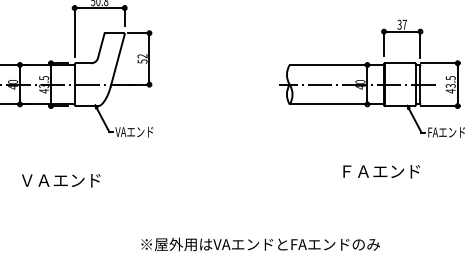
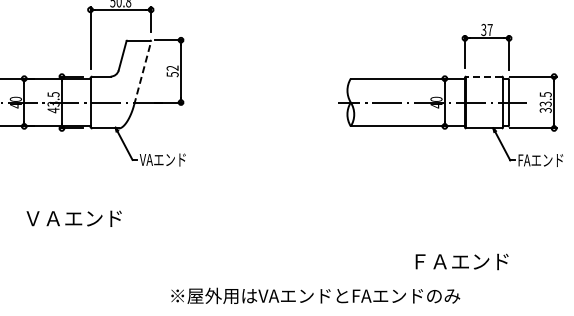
line: (117, 60) -> (142, 73), solid -> dashed
line: (400, 63) -> (484, 76), solid -> dashed
text: (450, 91) -> (545, 110), 43.5 -> 33.5
text: (381, 171) -> (461, 261), moved

